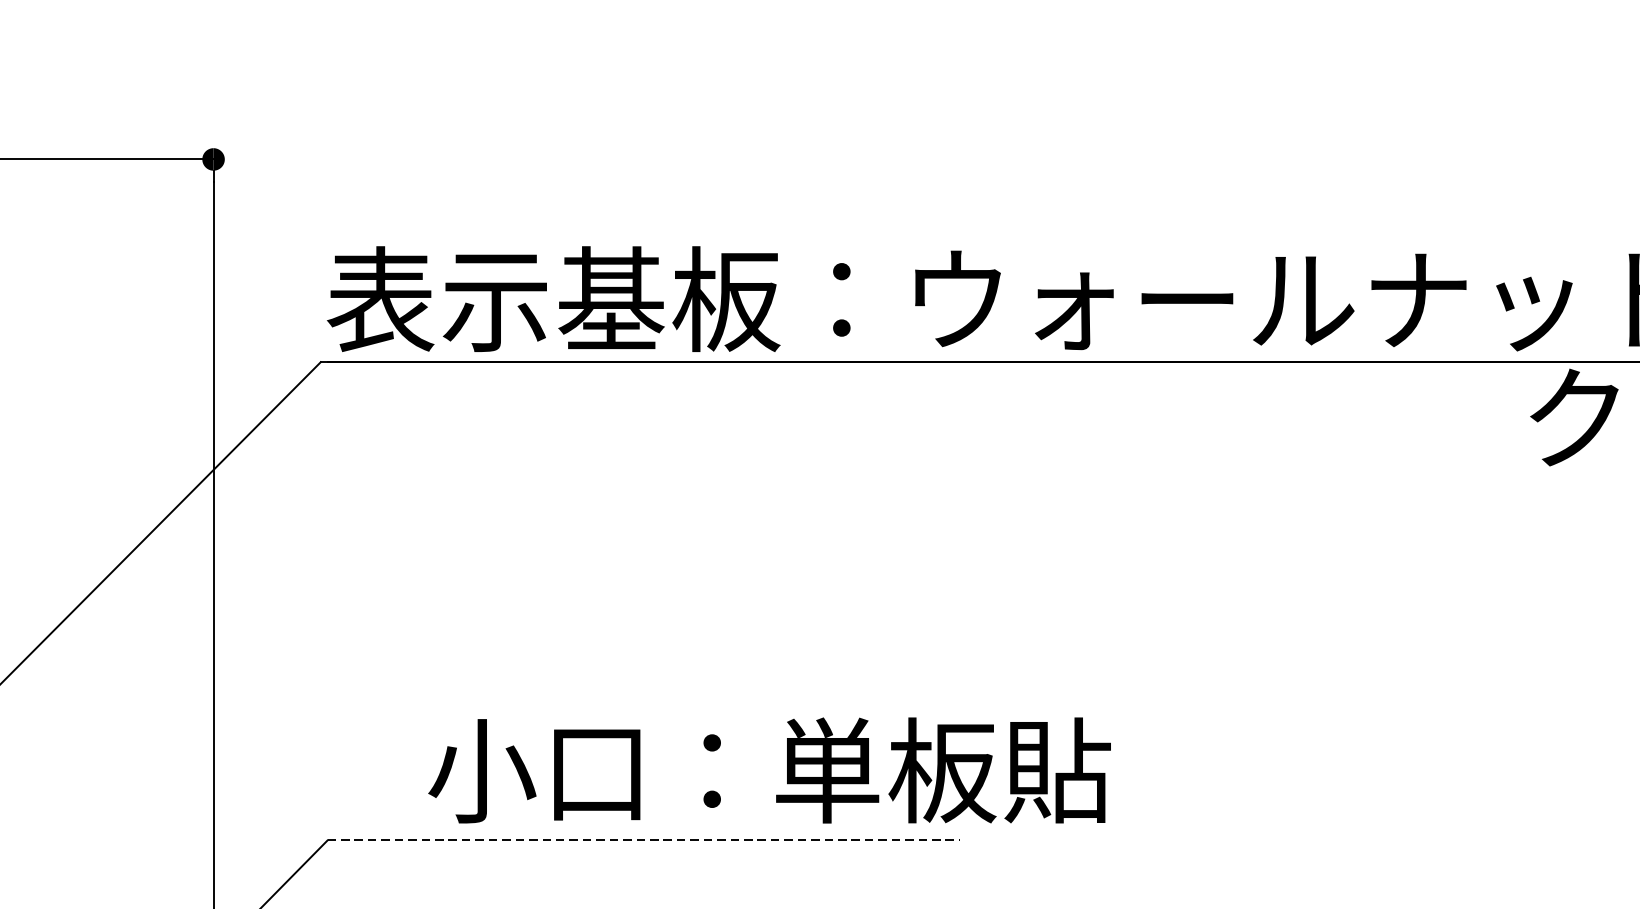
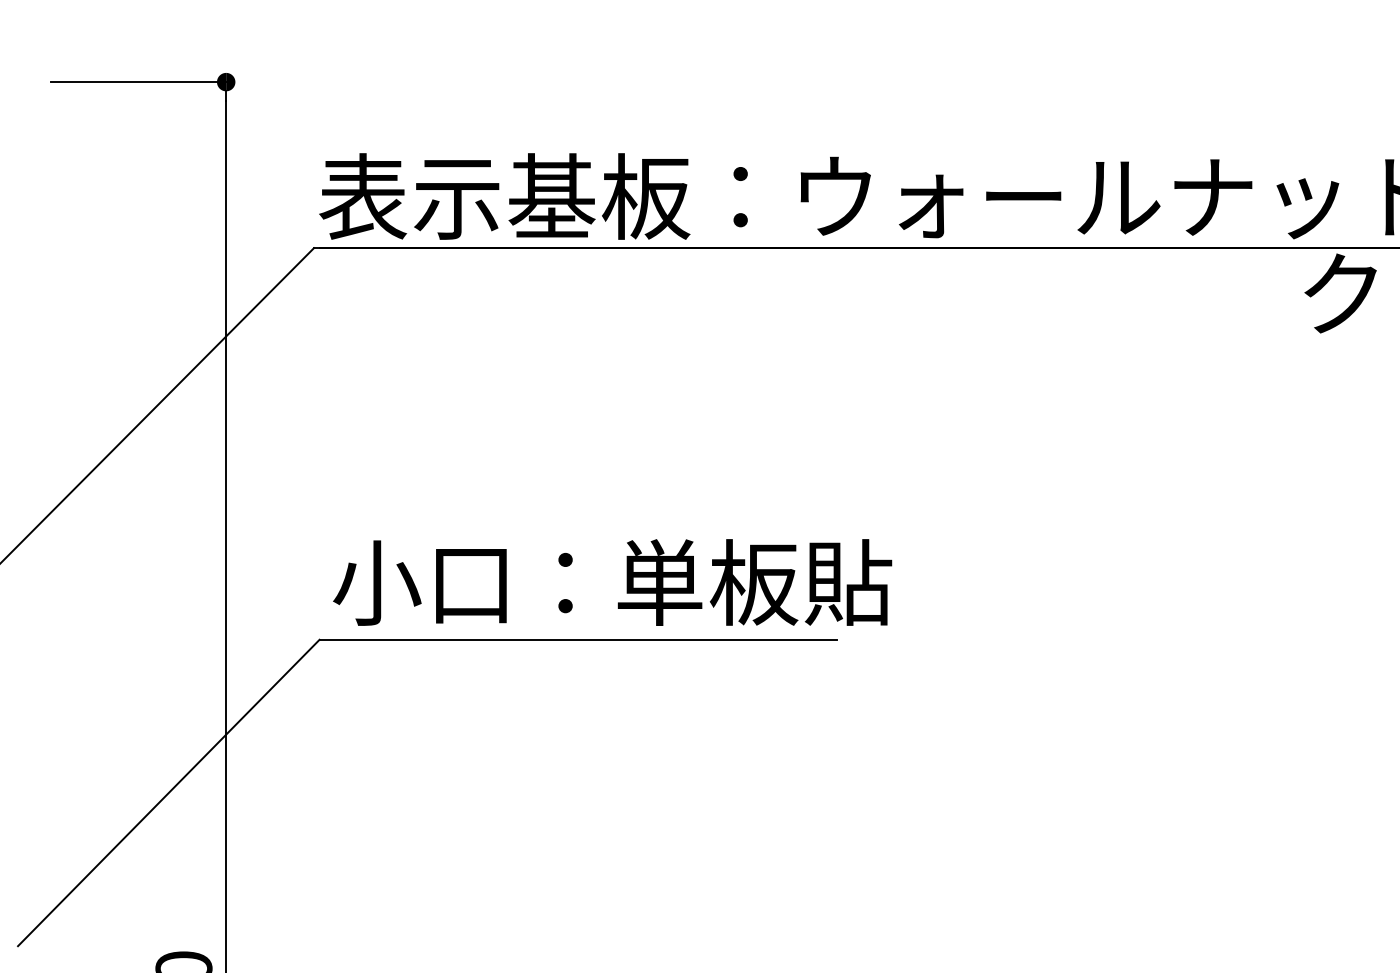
text: (769, 770) -> (612, 582), moved
line: (643, 840) -> (578, 639), dashed -> solid

